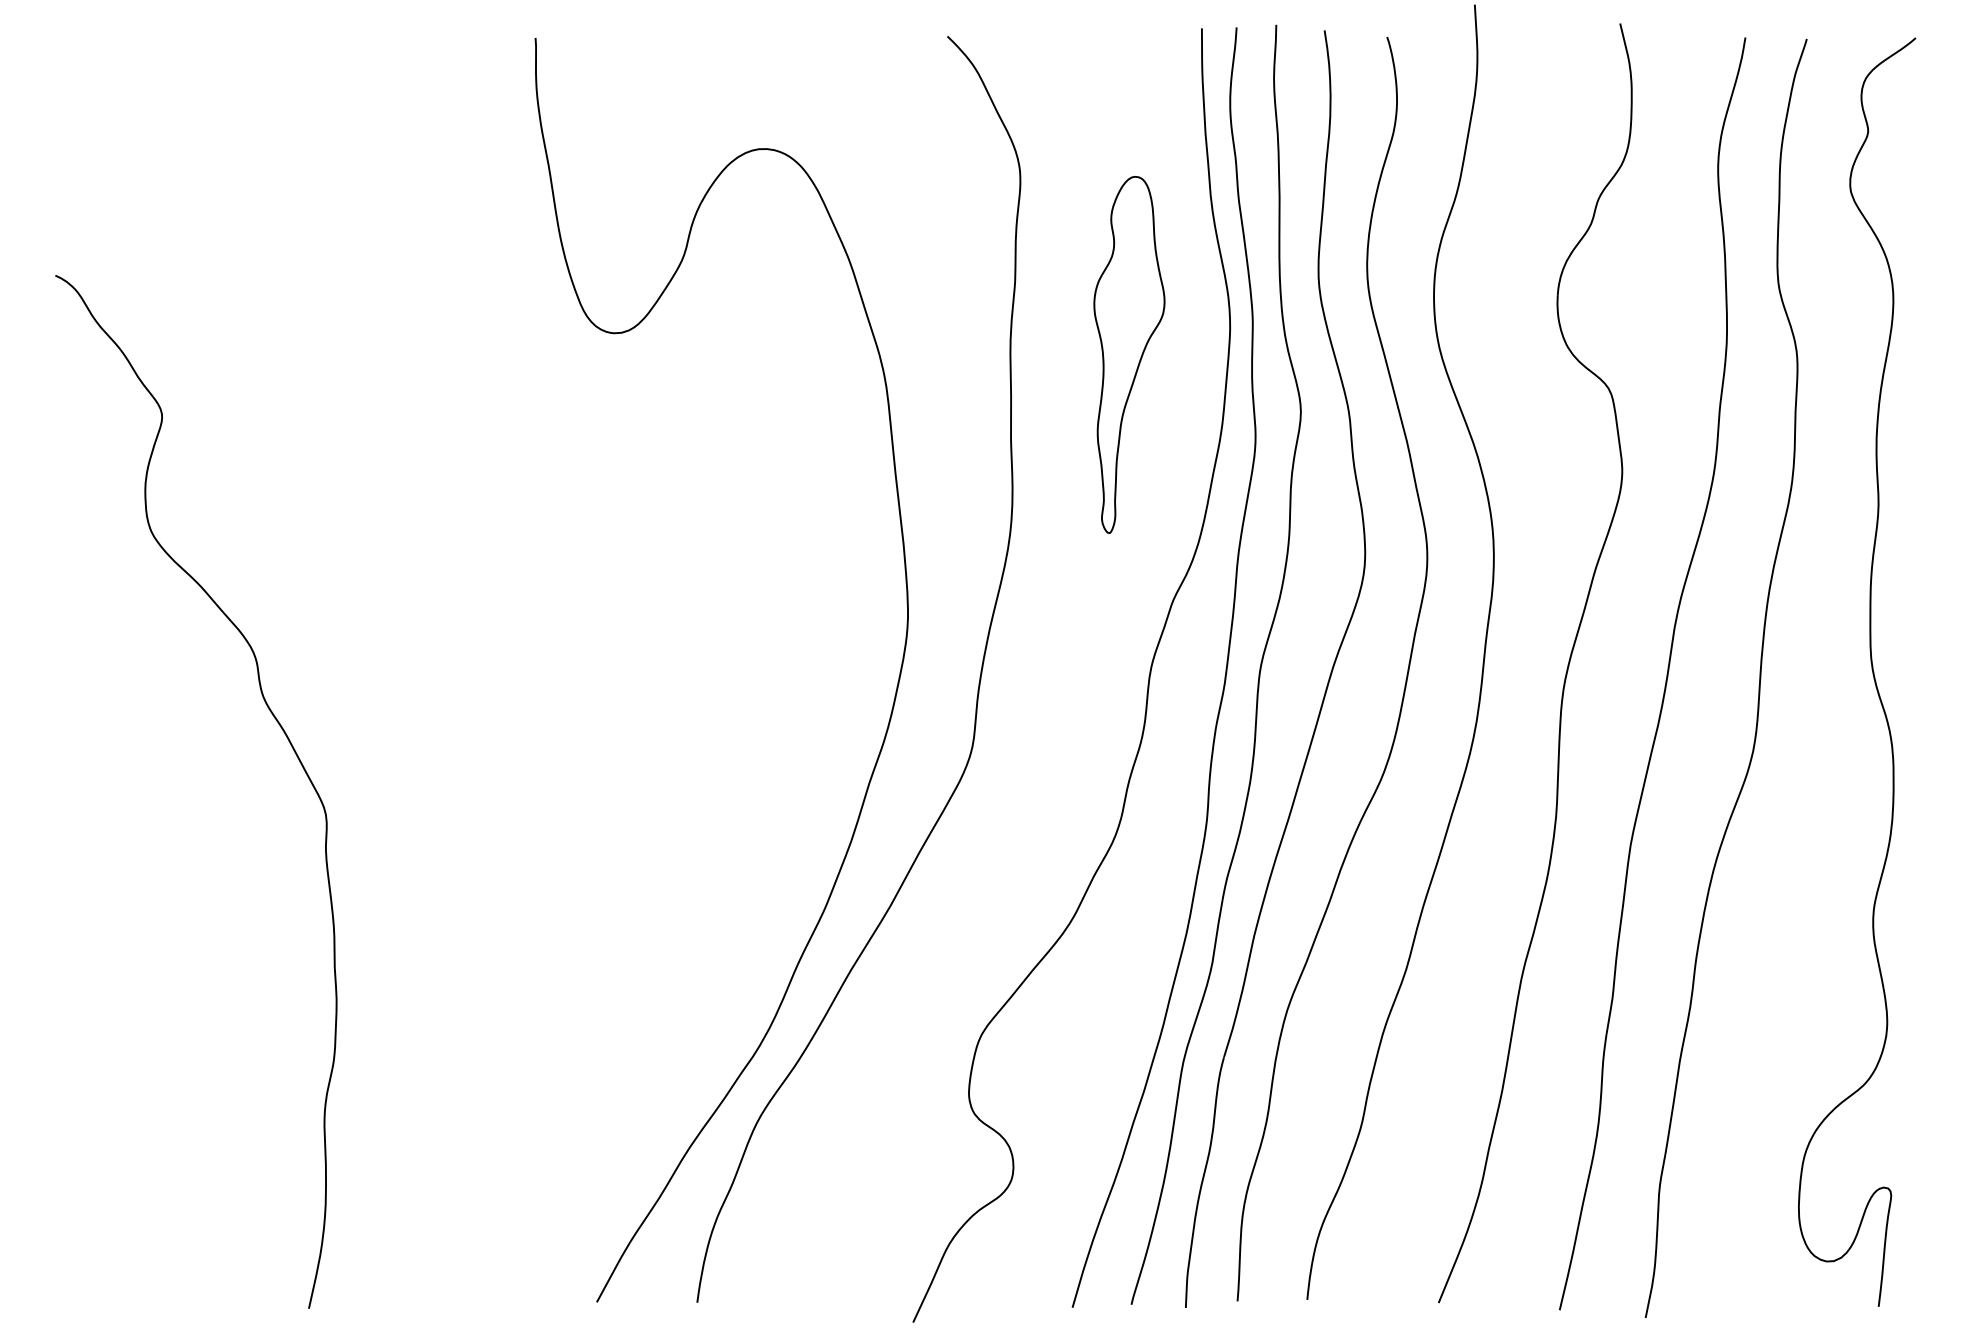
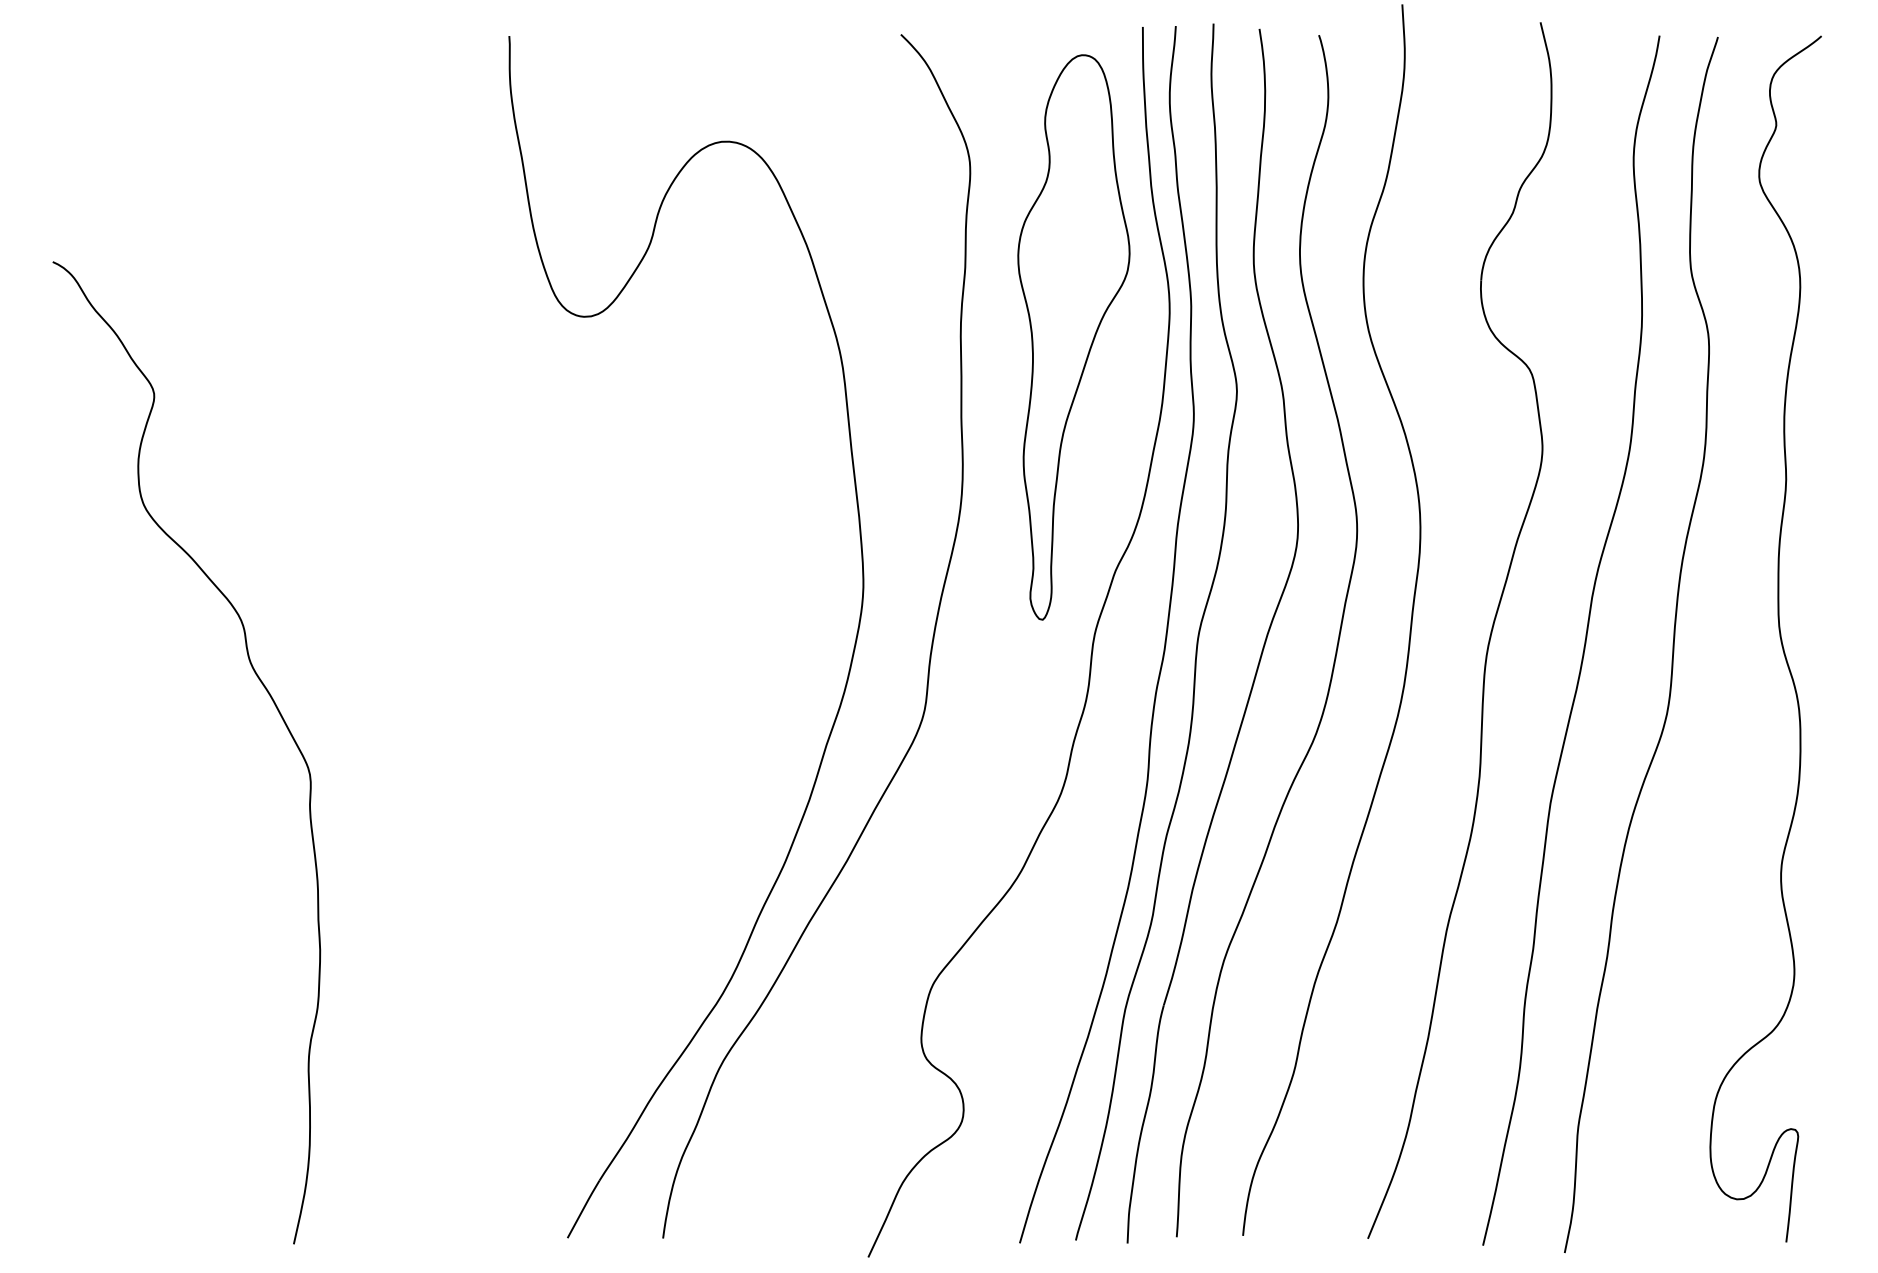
part: (1128, 355) -> (1073, 337), size x1.67

